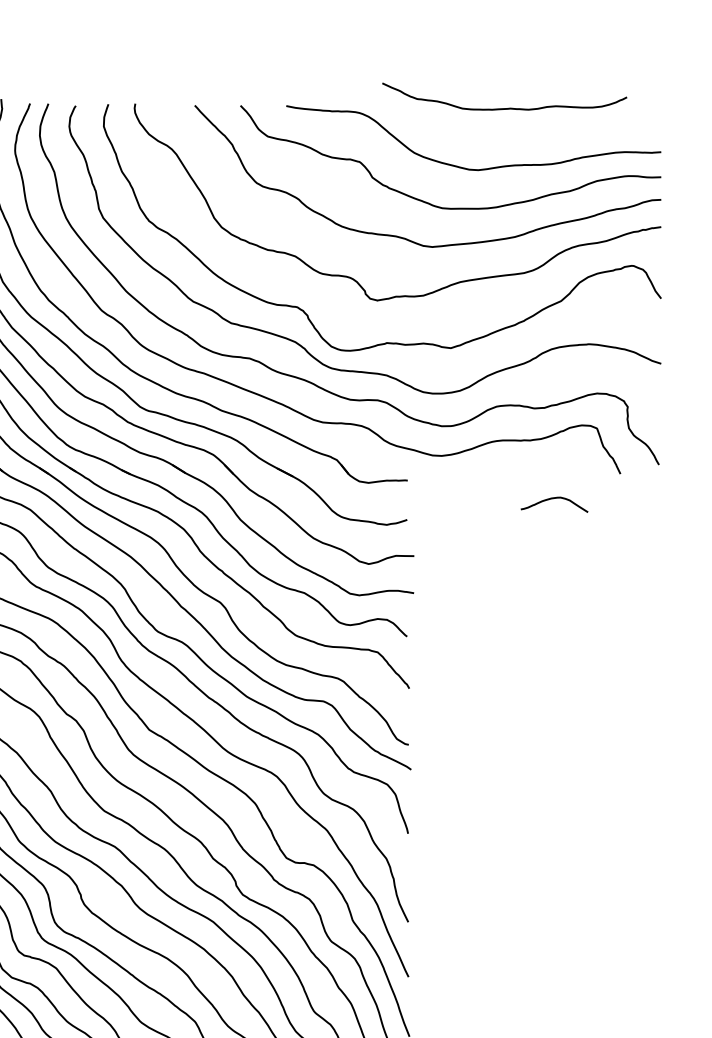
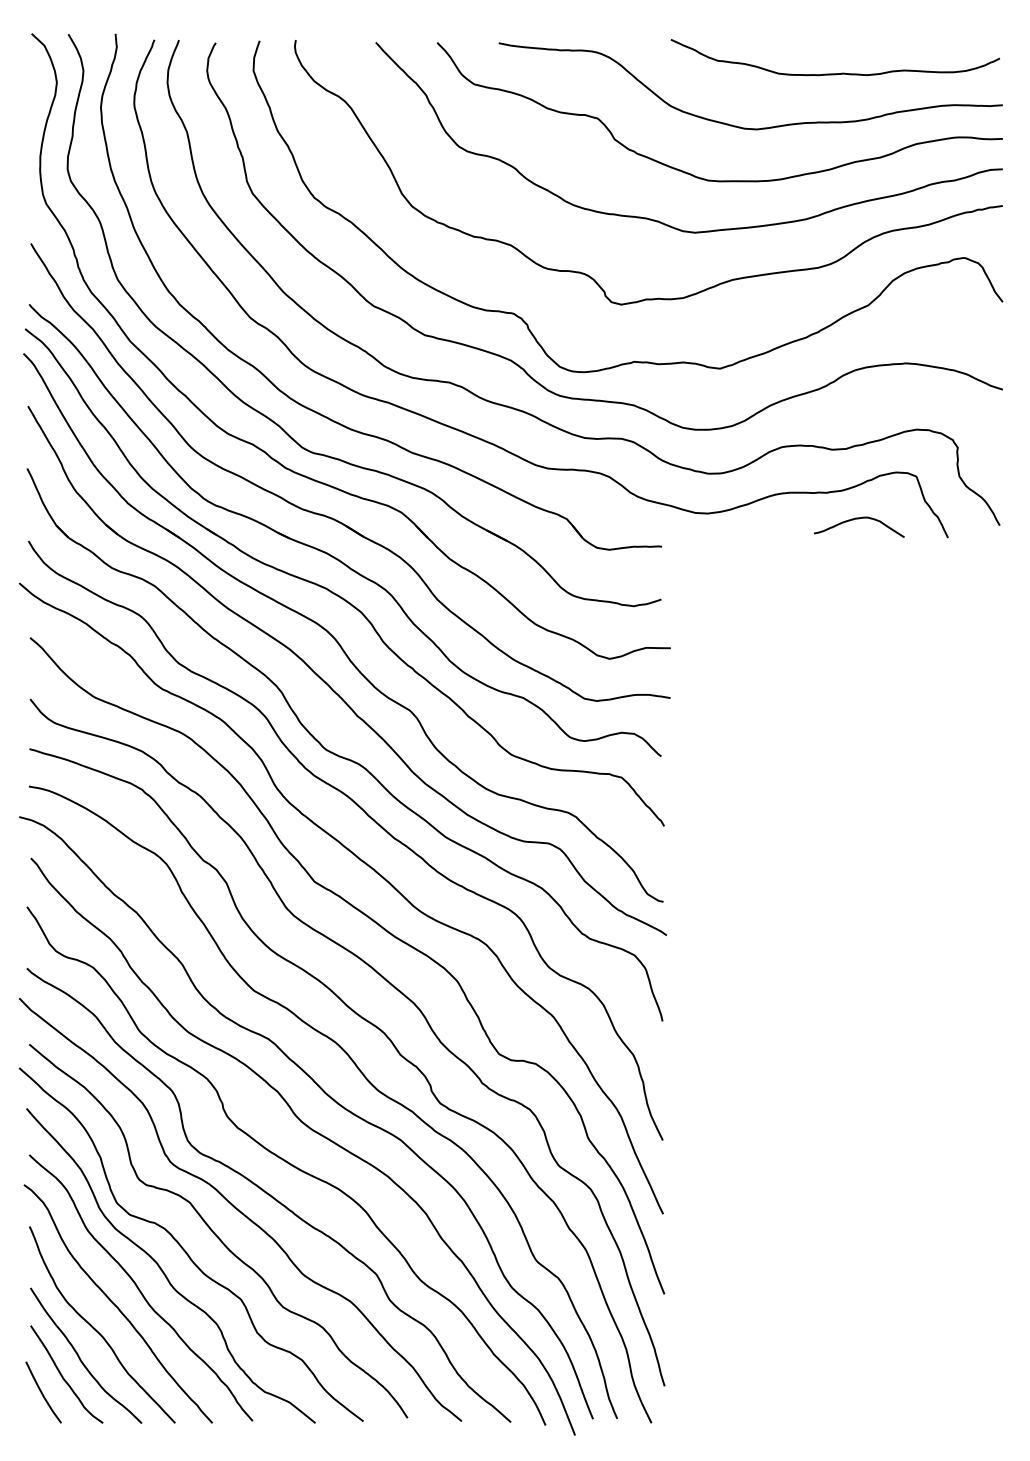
curve: (504, 108) -> (835, 73), moved
curve: (554, 499) -> (859, 519), moved

